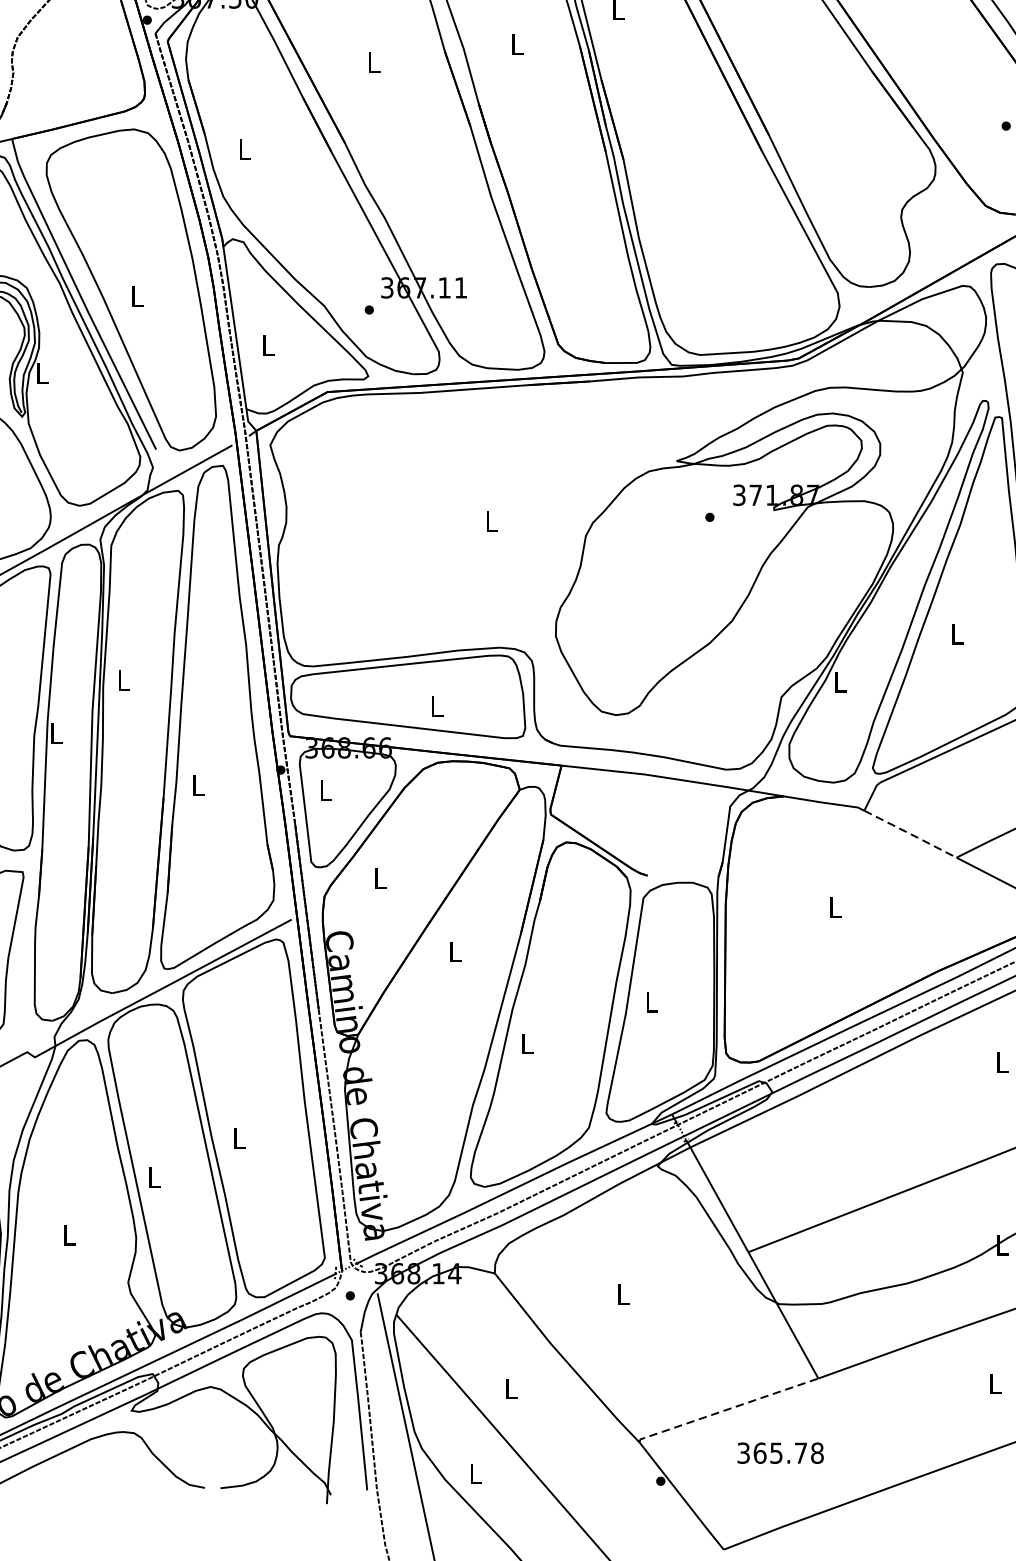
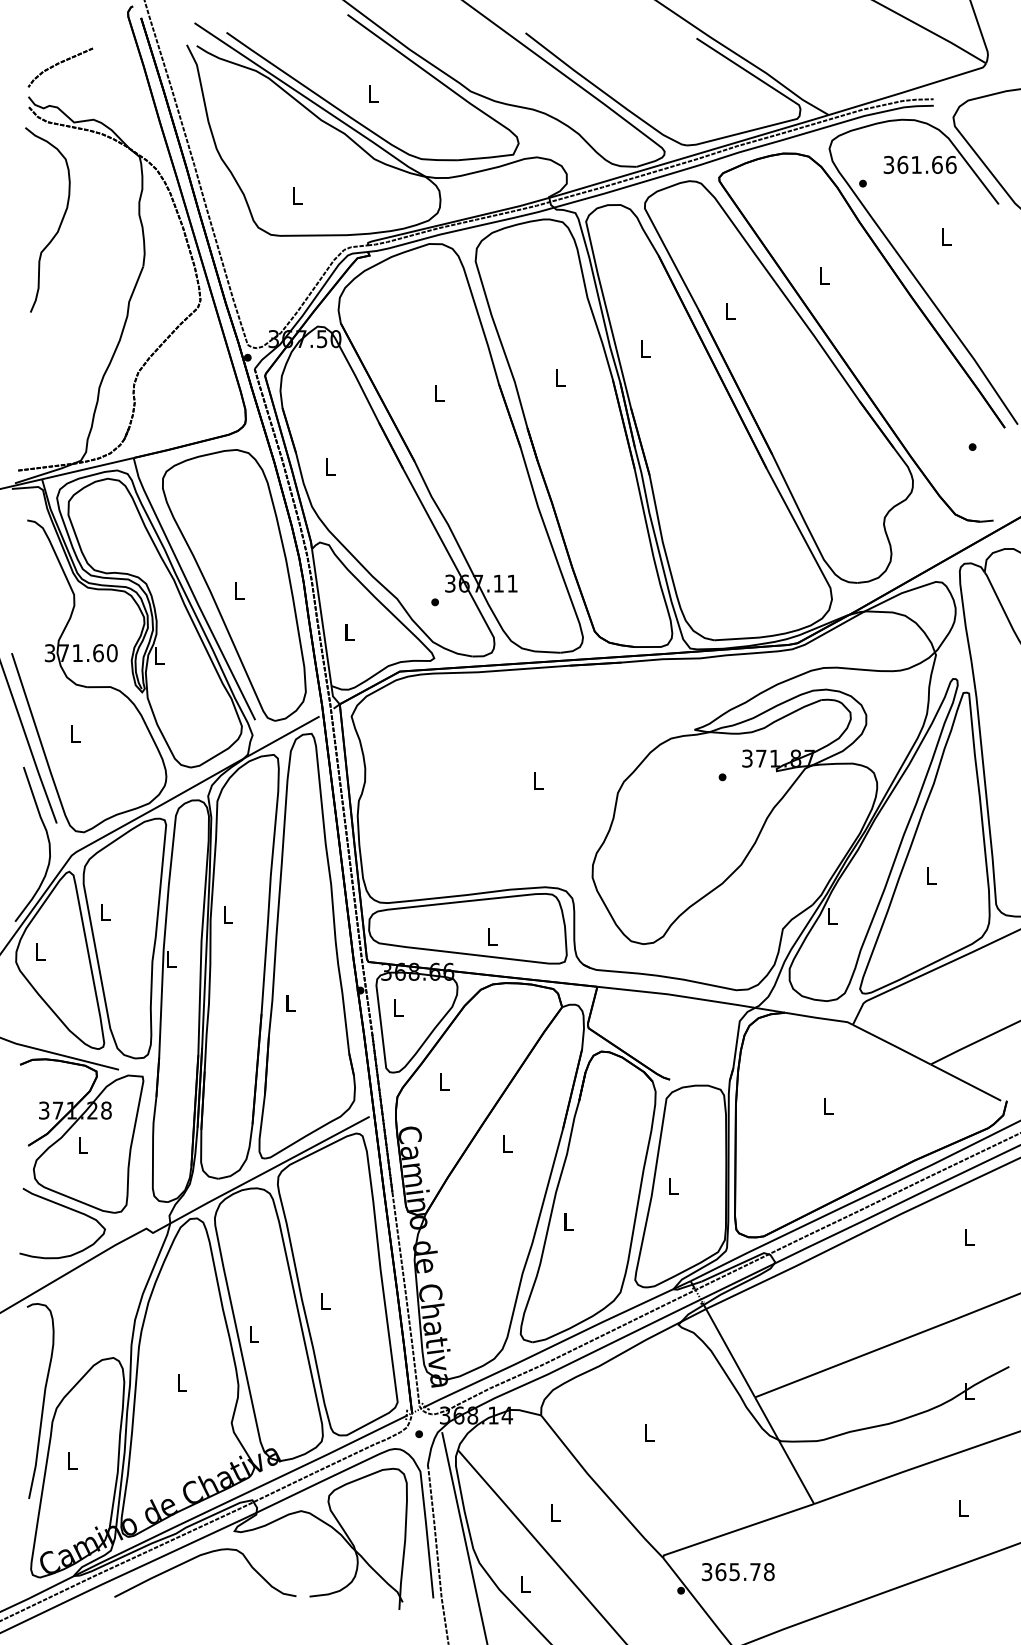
line: (911, 834) -> (892, 1044), dashed -> solid
line: (727, 1409) -> (737, 1530), dashed -> solid
text: (779, 1453) -> (737, 1572), moved

